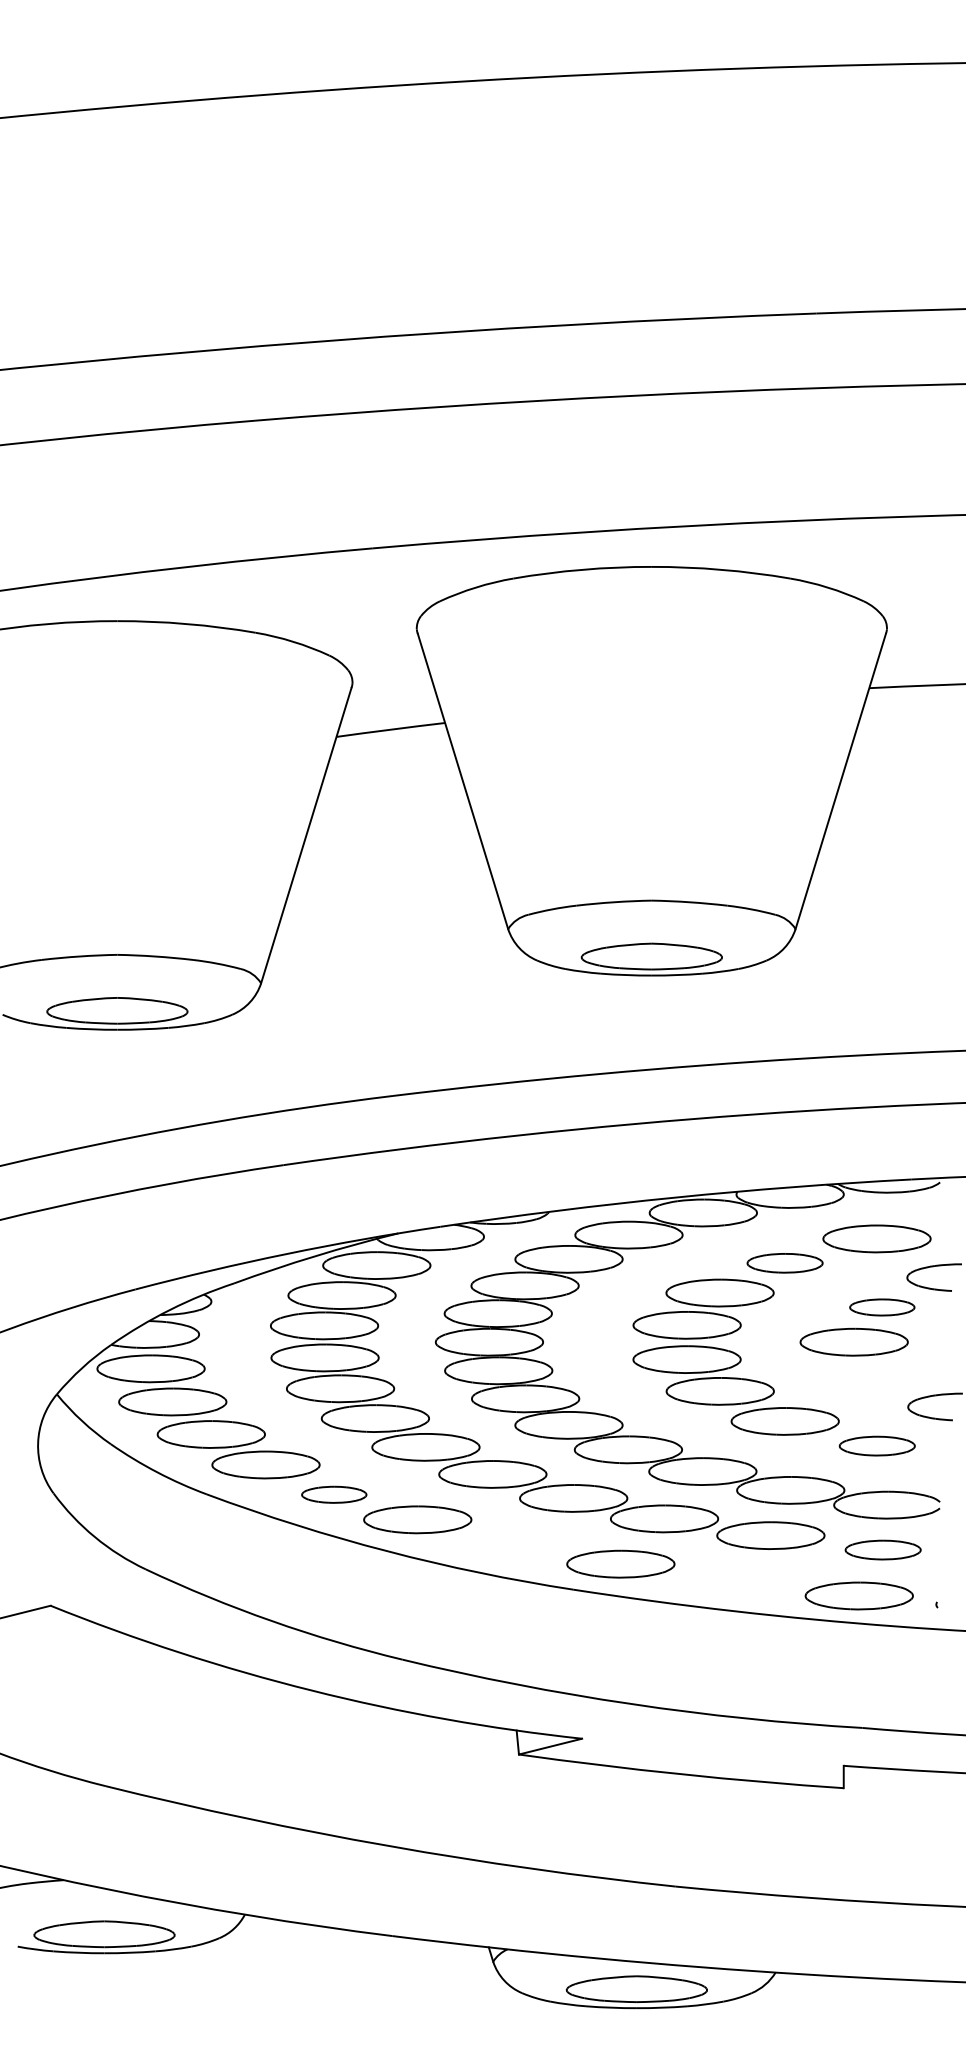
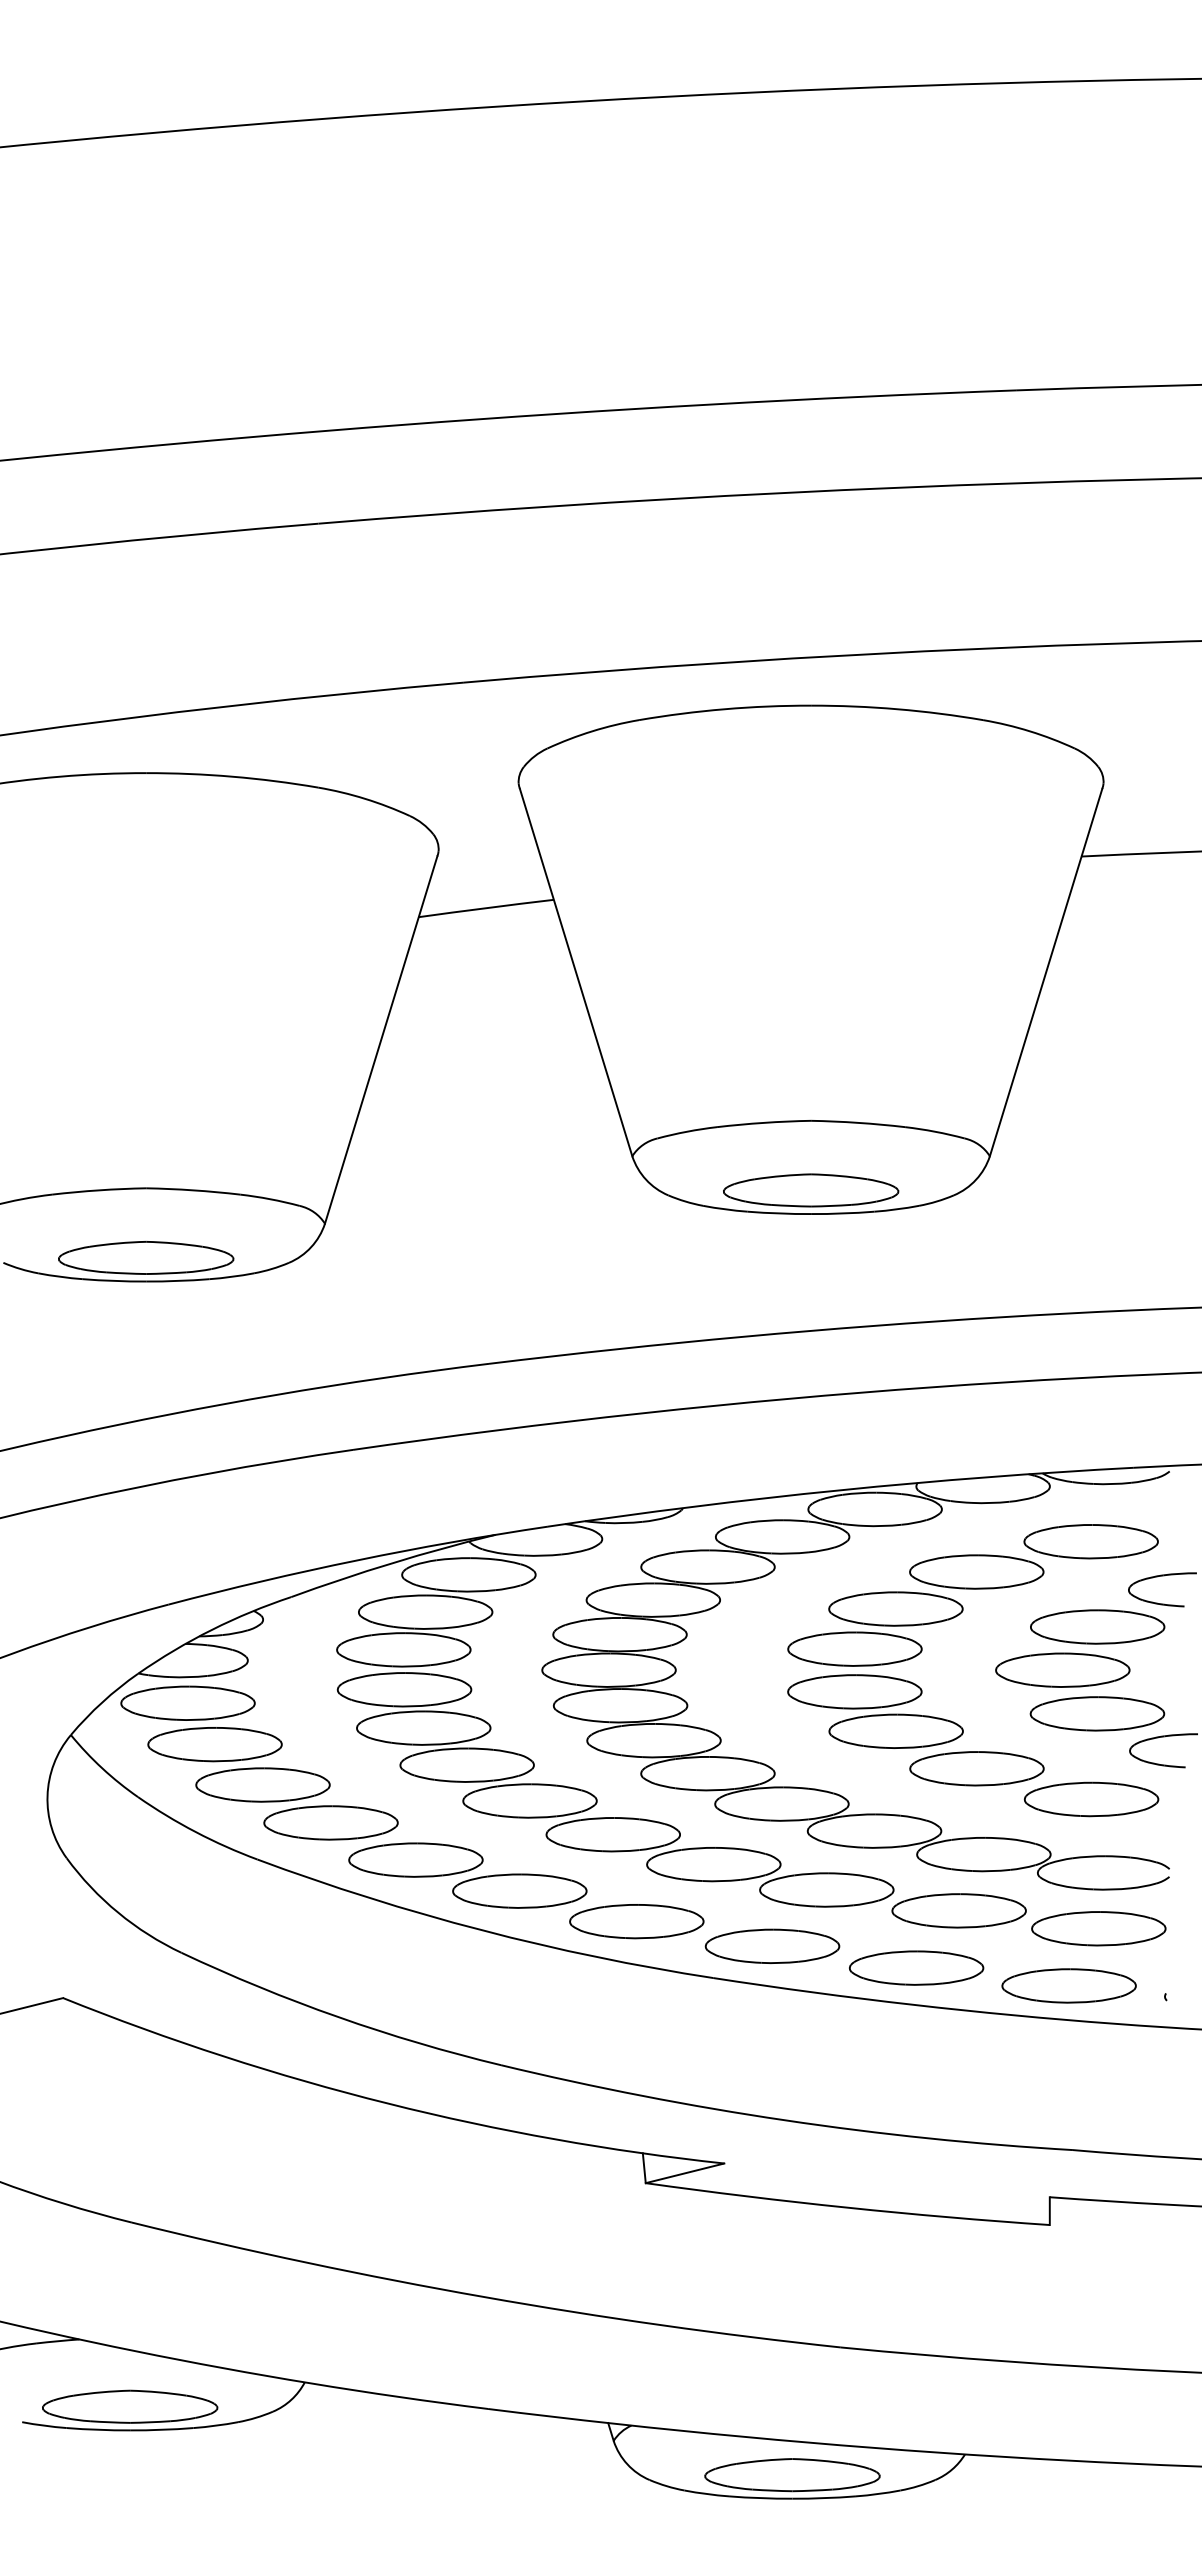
part: (784, 1262) -> (976, 1571), size x1.43
part: (882, 1307) -> (1097, 1626), size x1.67
part: (882, 1377) -> (1097, 1713), added
part: (877, 1446) -> (1091, 1799), size x1.43
part: (333, 1494) -> (415, 1859), size x1.67
part: (511, 1544) -> (636, 1921), added
part: (882, 1549) -> (1098, 1928), size x1.43
part: (736, 1581) -> (916, 1967), added

